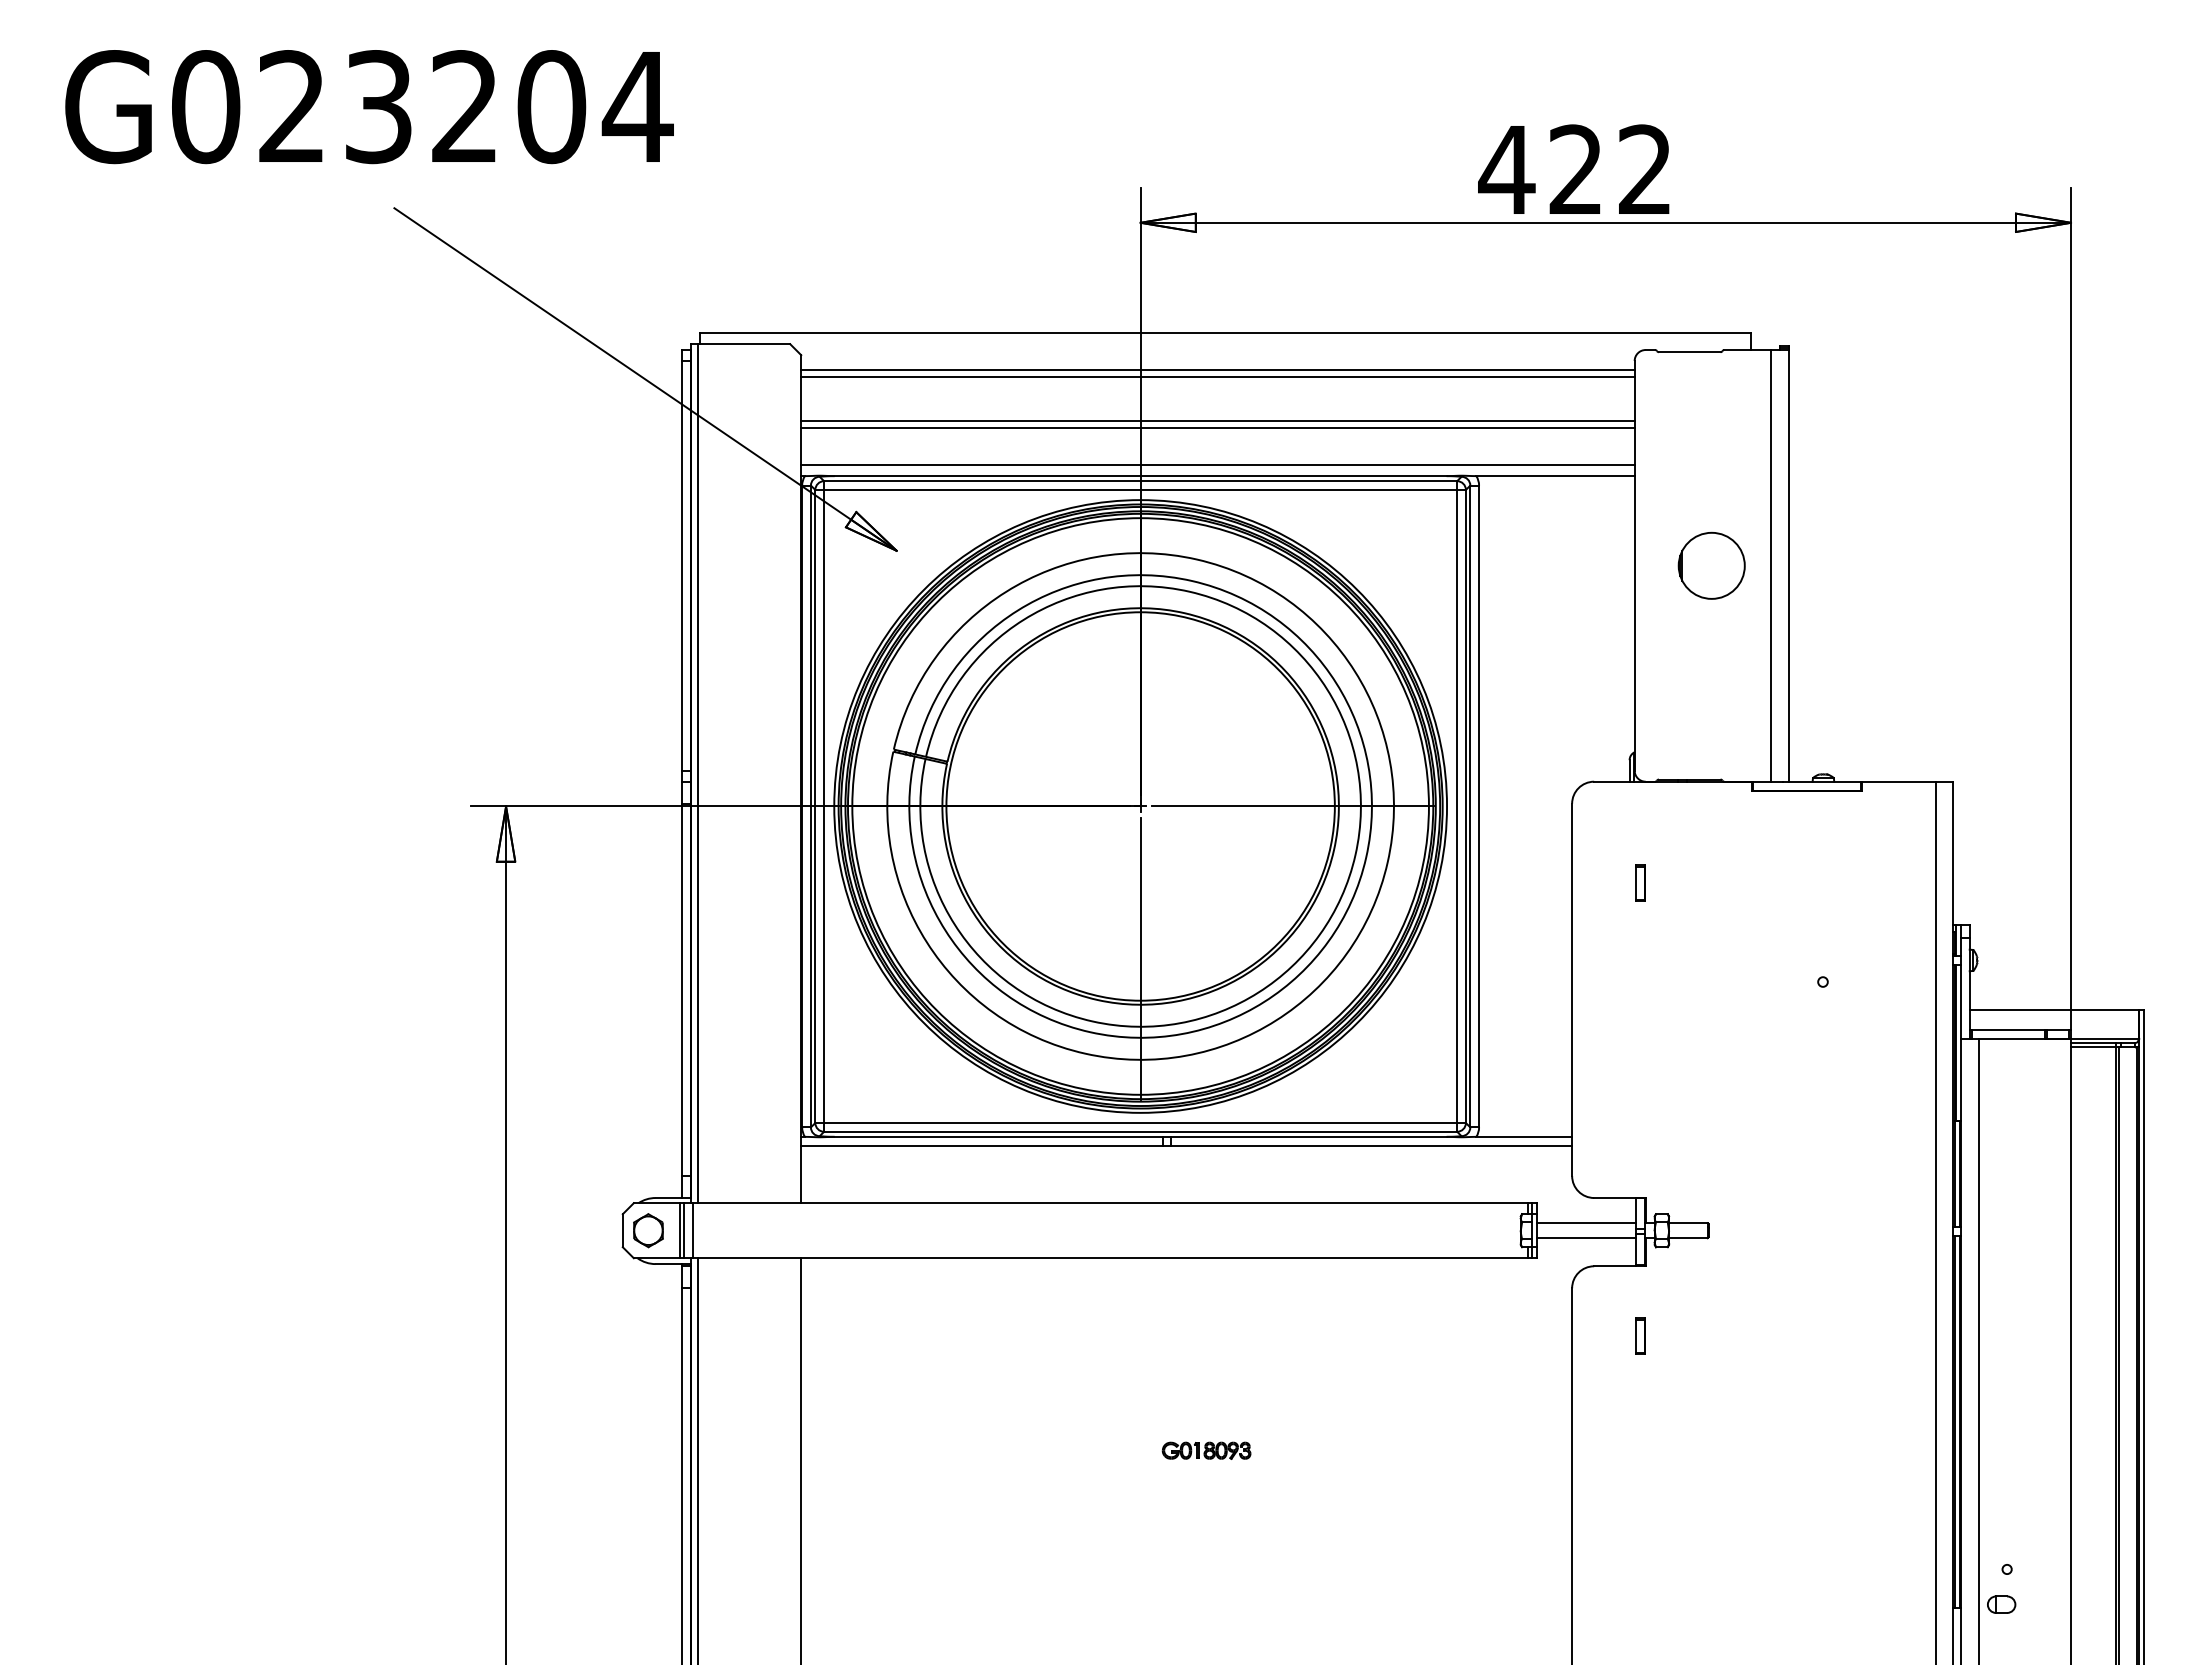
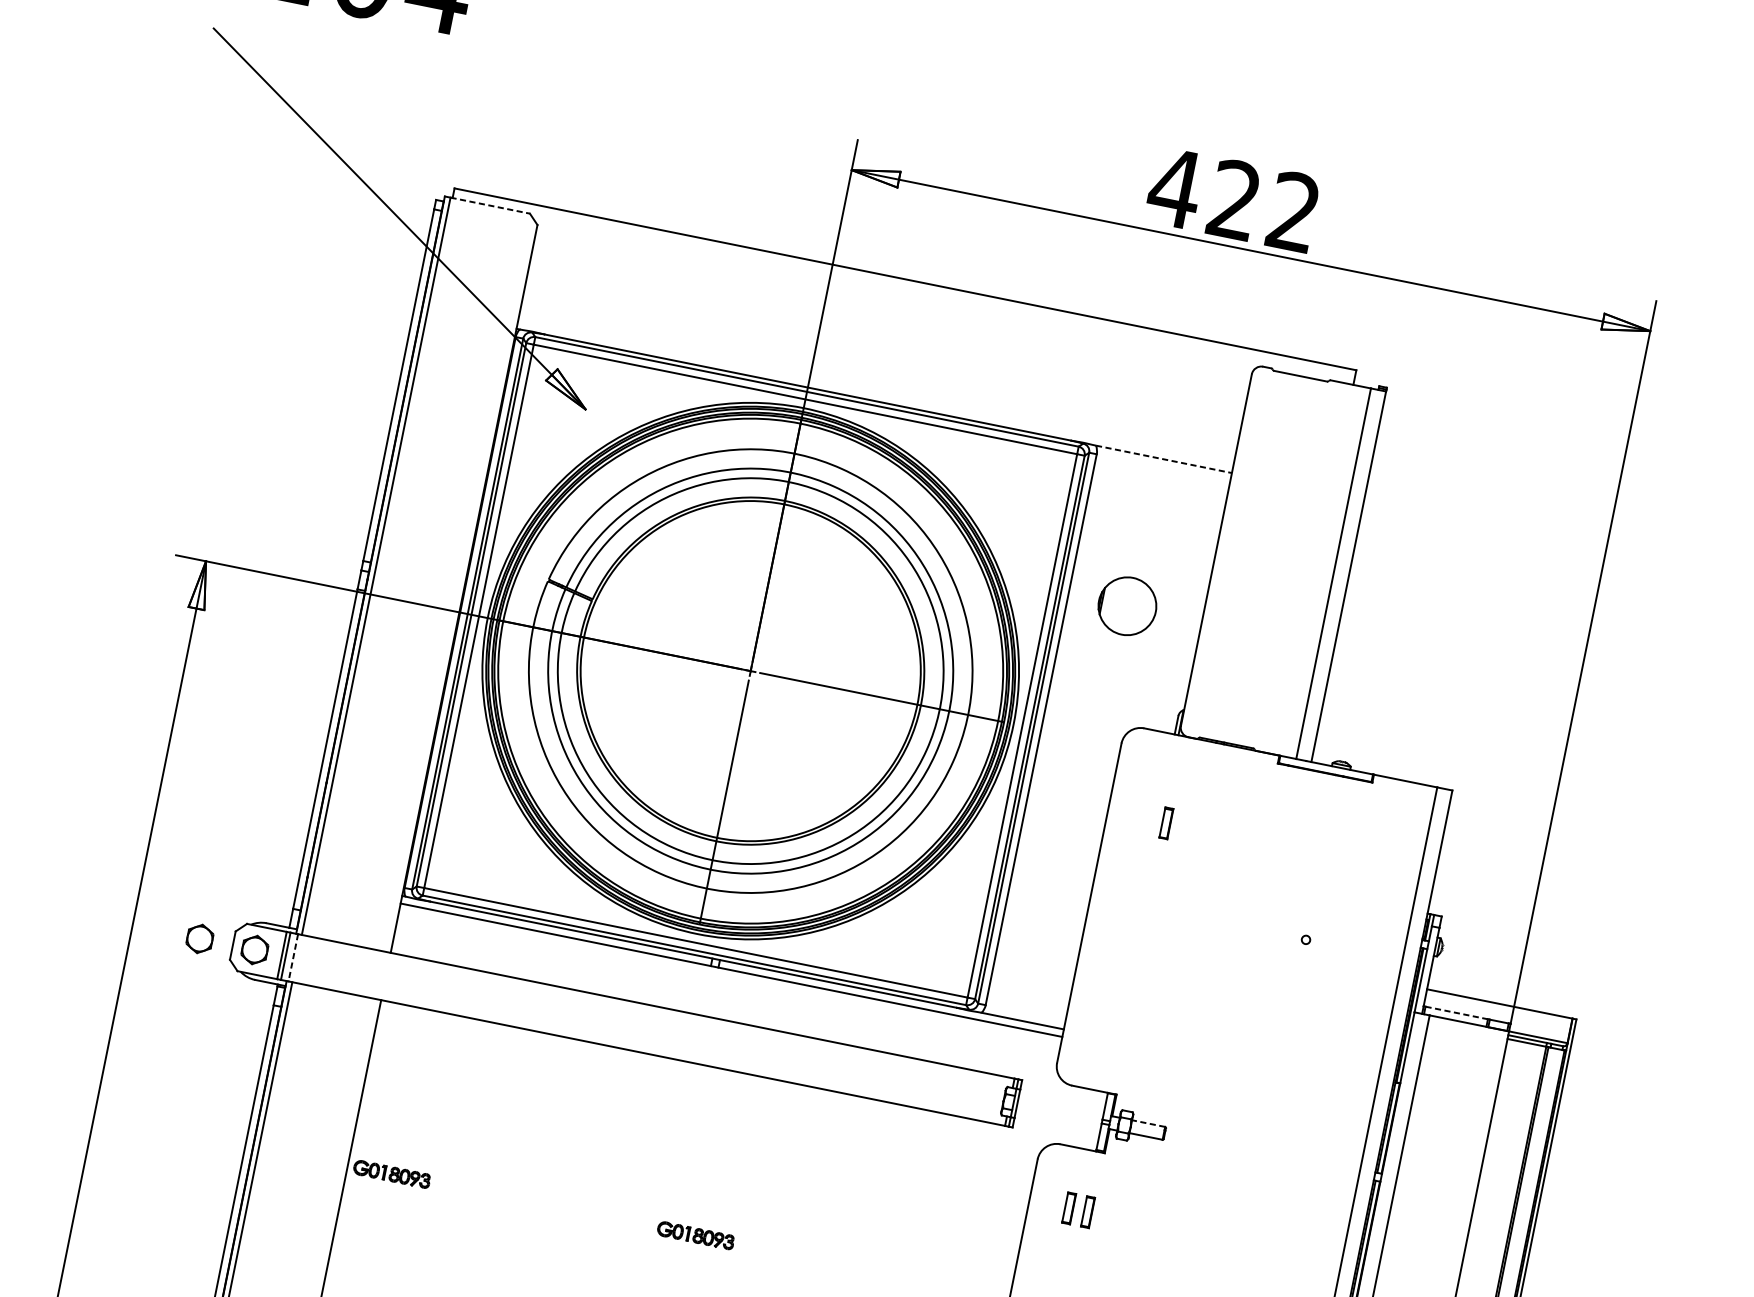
line: (744, 344) -> (490, 206), solid -> dashed
line: (1217, 370) -> (892, 310), removed
line: (1217, 376) -> (891, 315), removed
line: (1217, 421) -> (883, 353), removed
line: (1217, 427) -> (882, 359), removed
line: (1217, 465) -> (875, 391), removed
line: (1556, 476) -> (1164, 459), solid -> dashed
part: (1711, 565) -> (1127, 605), moved
line: (2008, 1029) -> (1457, 1012), solid -> dashed
line: (1585, 1223) -> (1060, 1106), removed
line: (1687, 1223) -> (1147, 1123), solid -> dashed
part: (584, 1230) -> (199, 938), added
line: (693, 1230) -> (293, 957), solid -> dashed
line: (1585, 1238) -> (1057, 1118), removed
part: (1618, 1335) -> (1069, 1207), added
part: (852, 1450) -> (391, 1174), added

